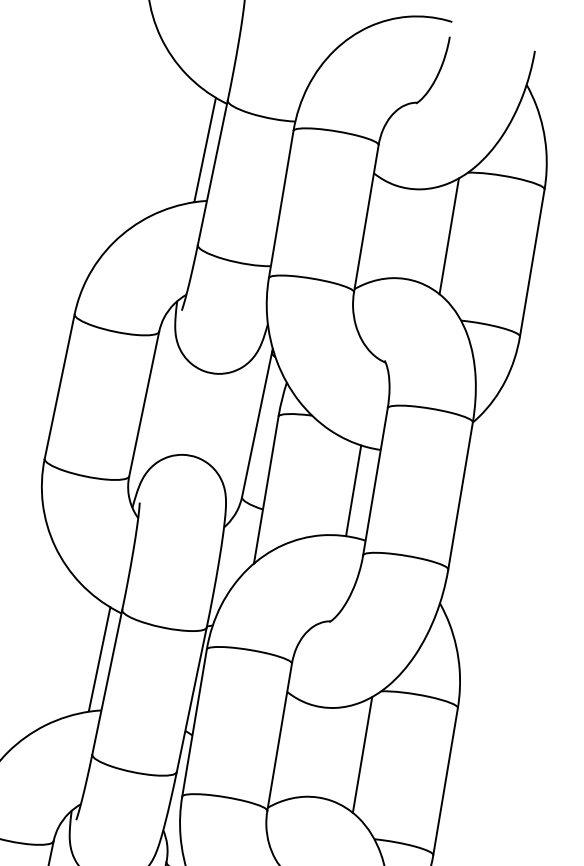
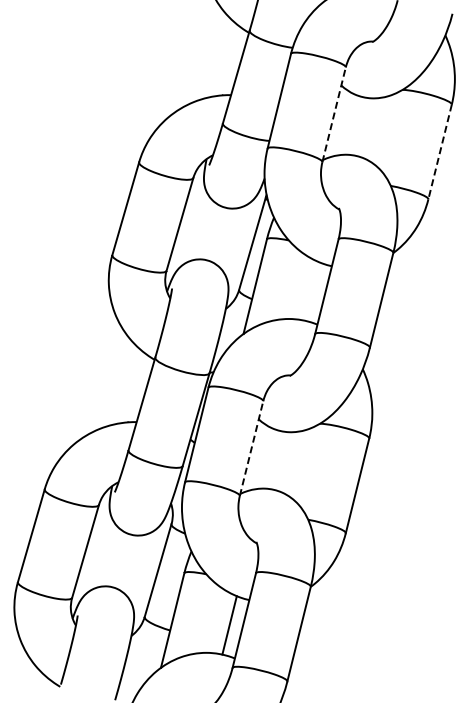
line: (205, 149) -> (232, 61), removed
line: (366, 218) -> (334, 114), solid -> dashed
line: (449, 236) -> (387, 130), removed
line: (532, 262) -> (440, 151), solid -> dashed
line: (352, 490) -> (311, 291), removed
line: (98, 659) -> (137, 388), removed
line: (279, 737) -> (251, 448), solid -> dashed
line: (362, 753) -> (304, 463), removed

